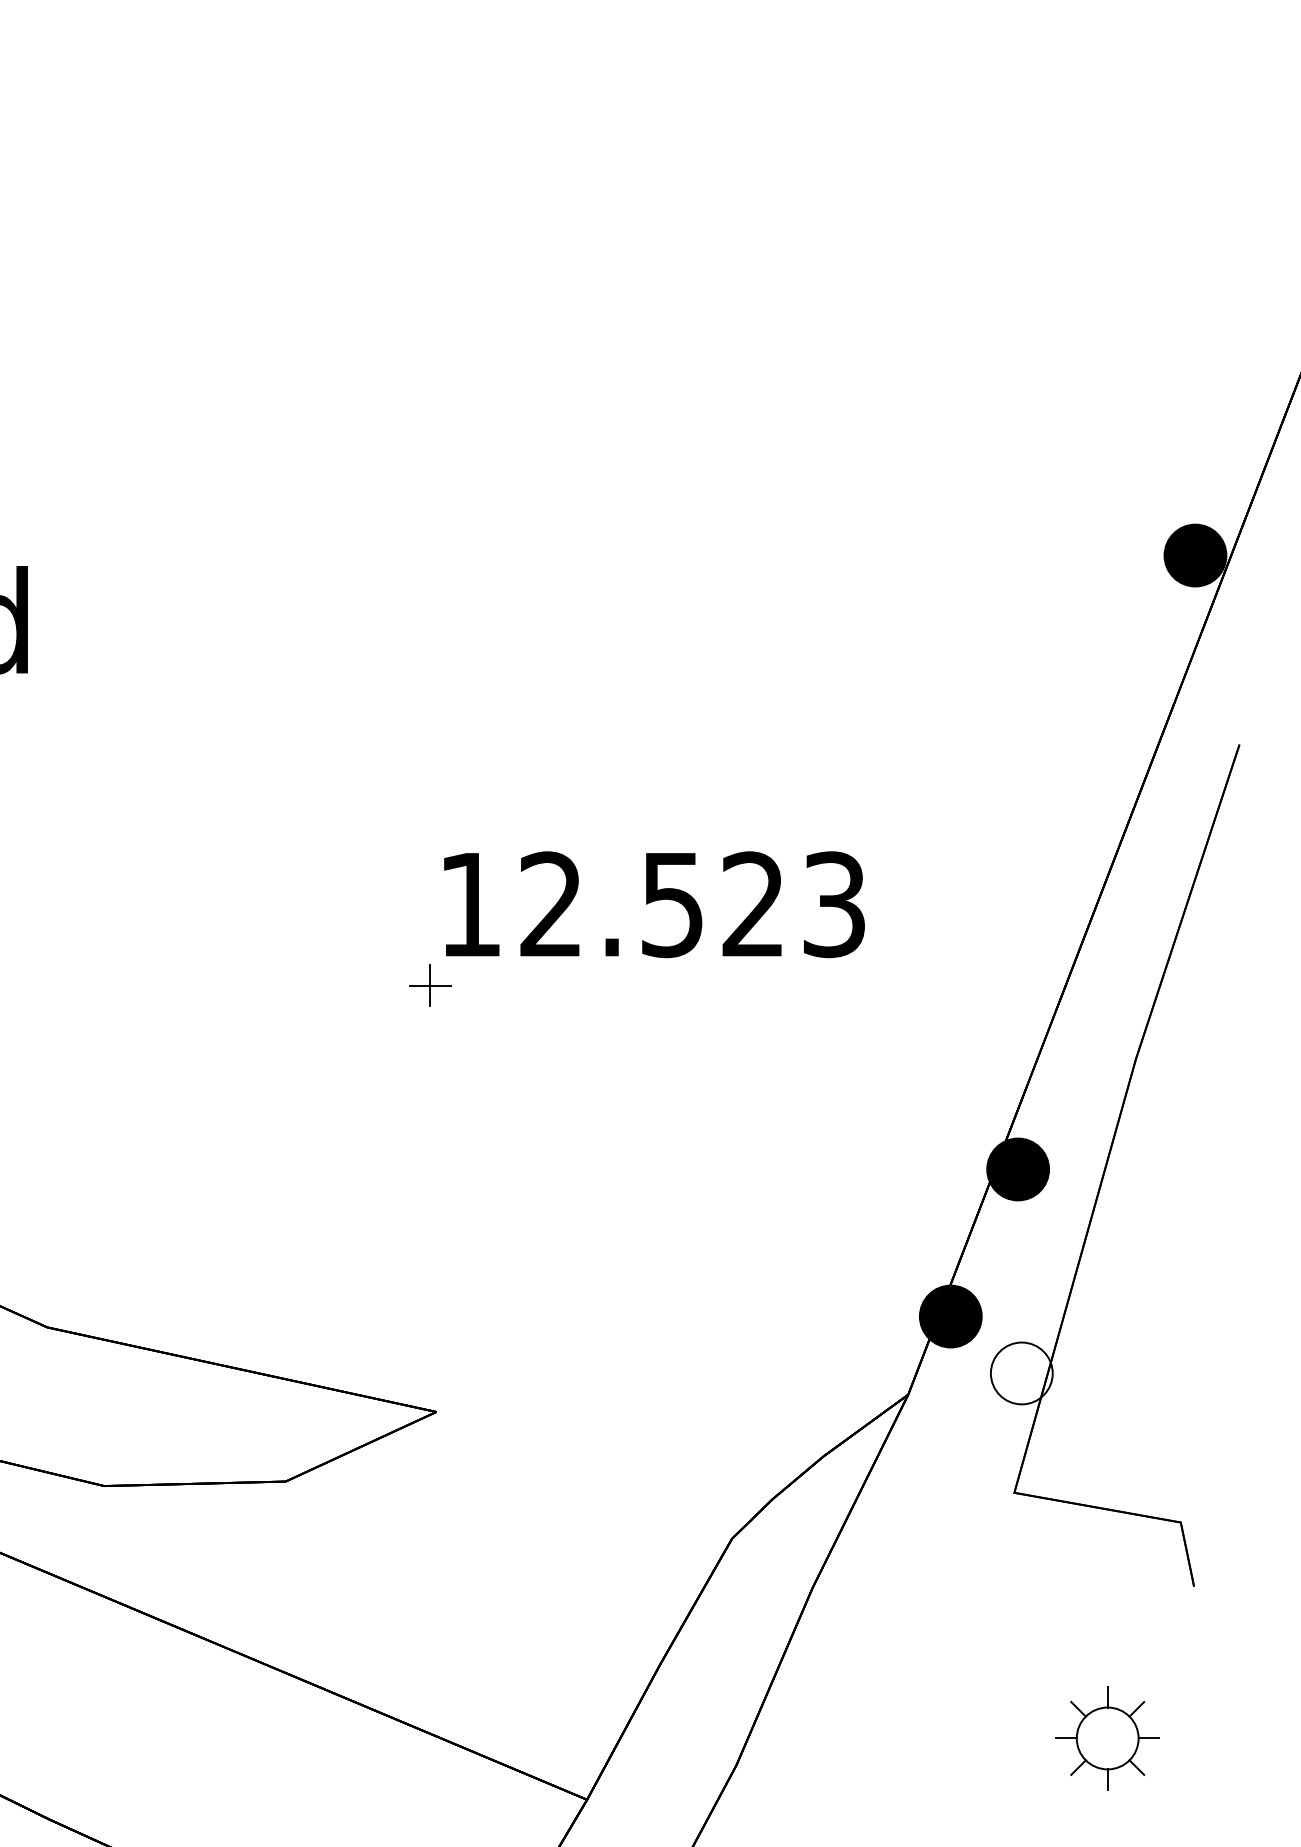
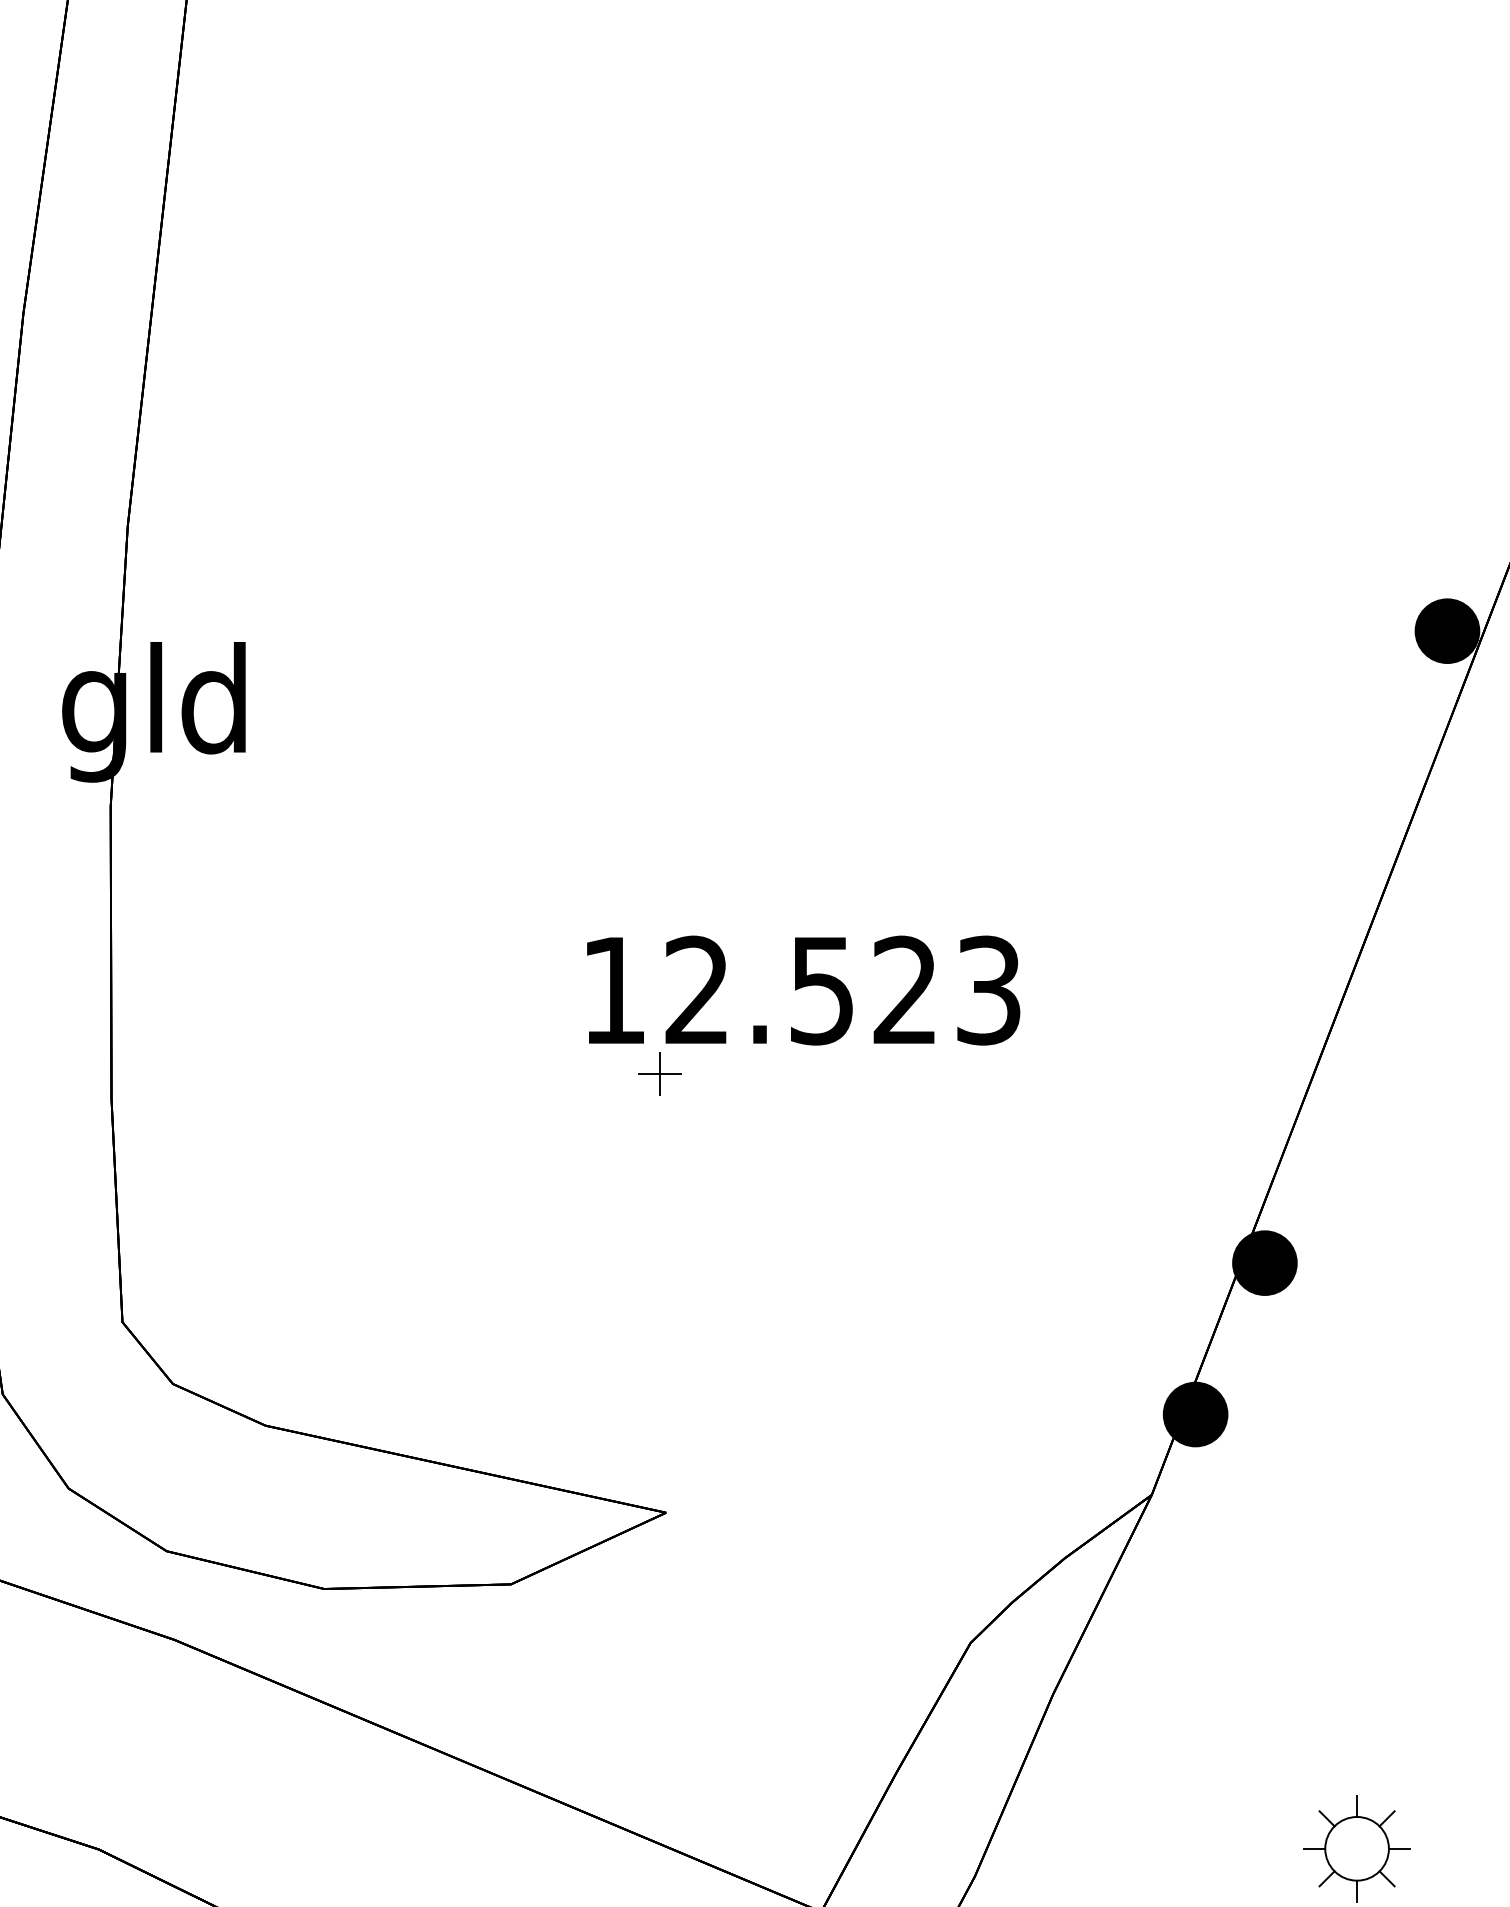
text: (654, 904) -> (803, 990), moved
part: (1108, 1163) -> (1357, 1256), removed

